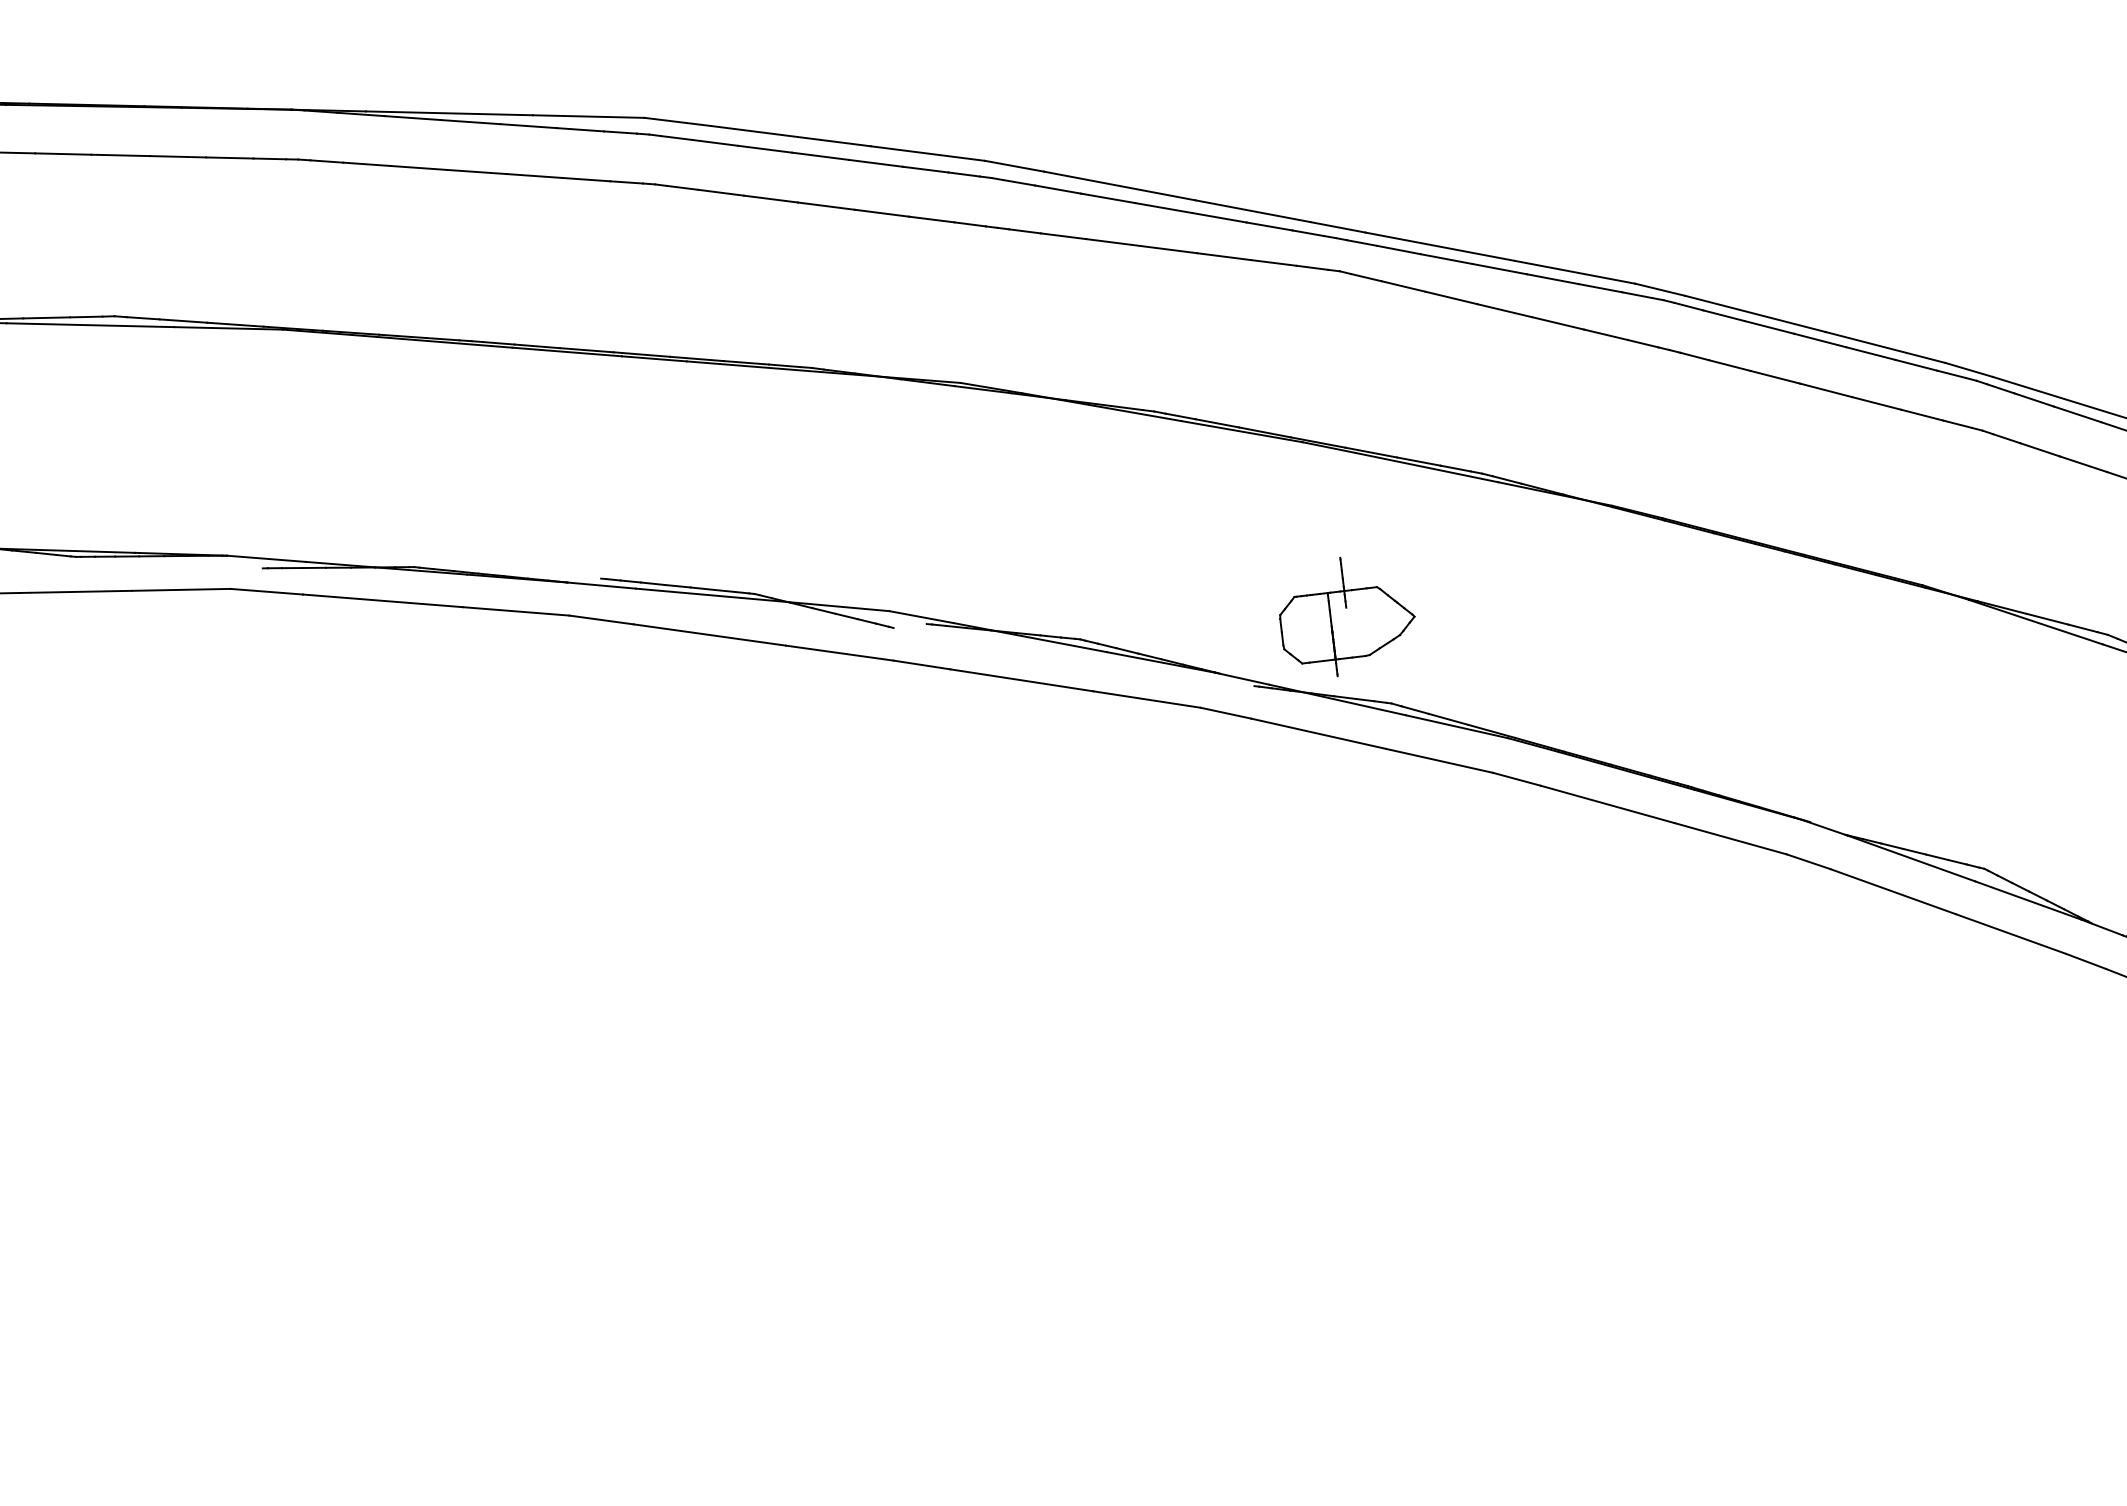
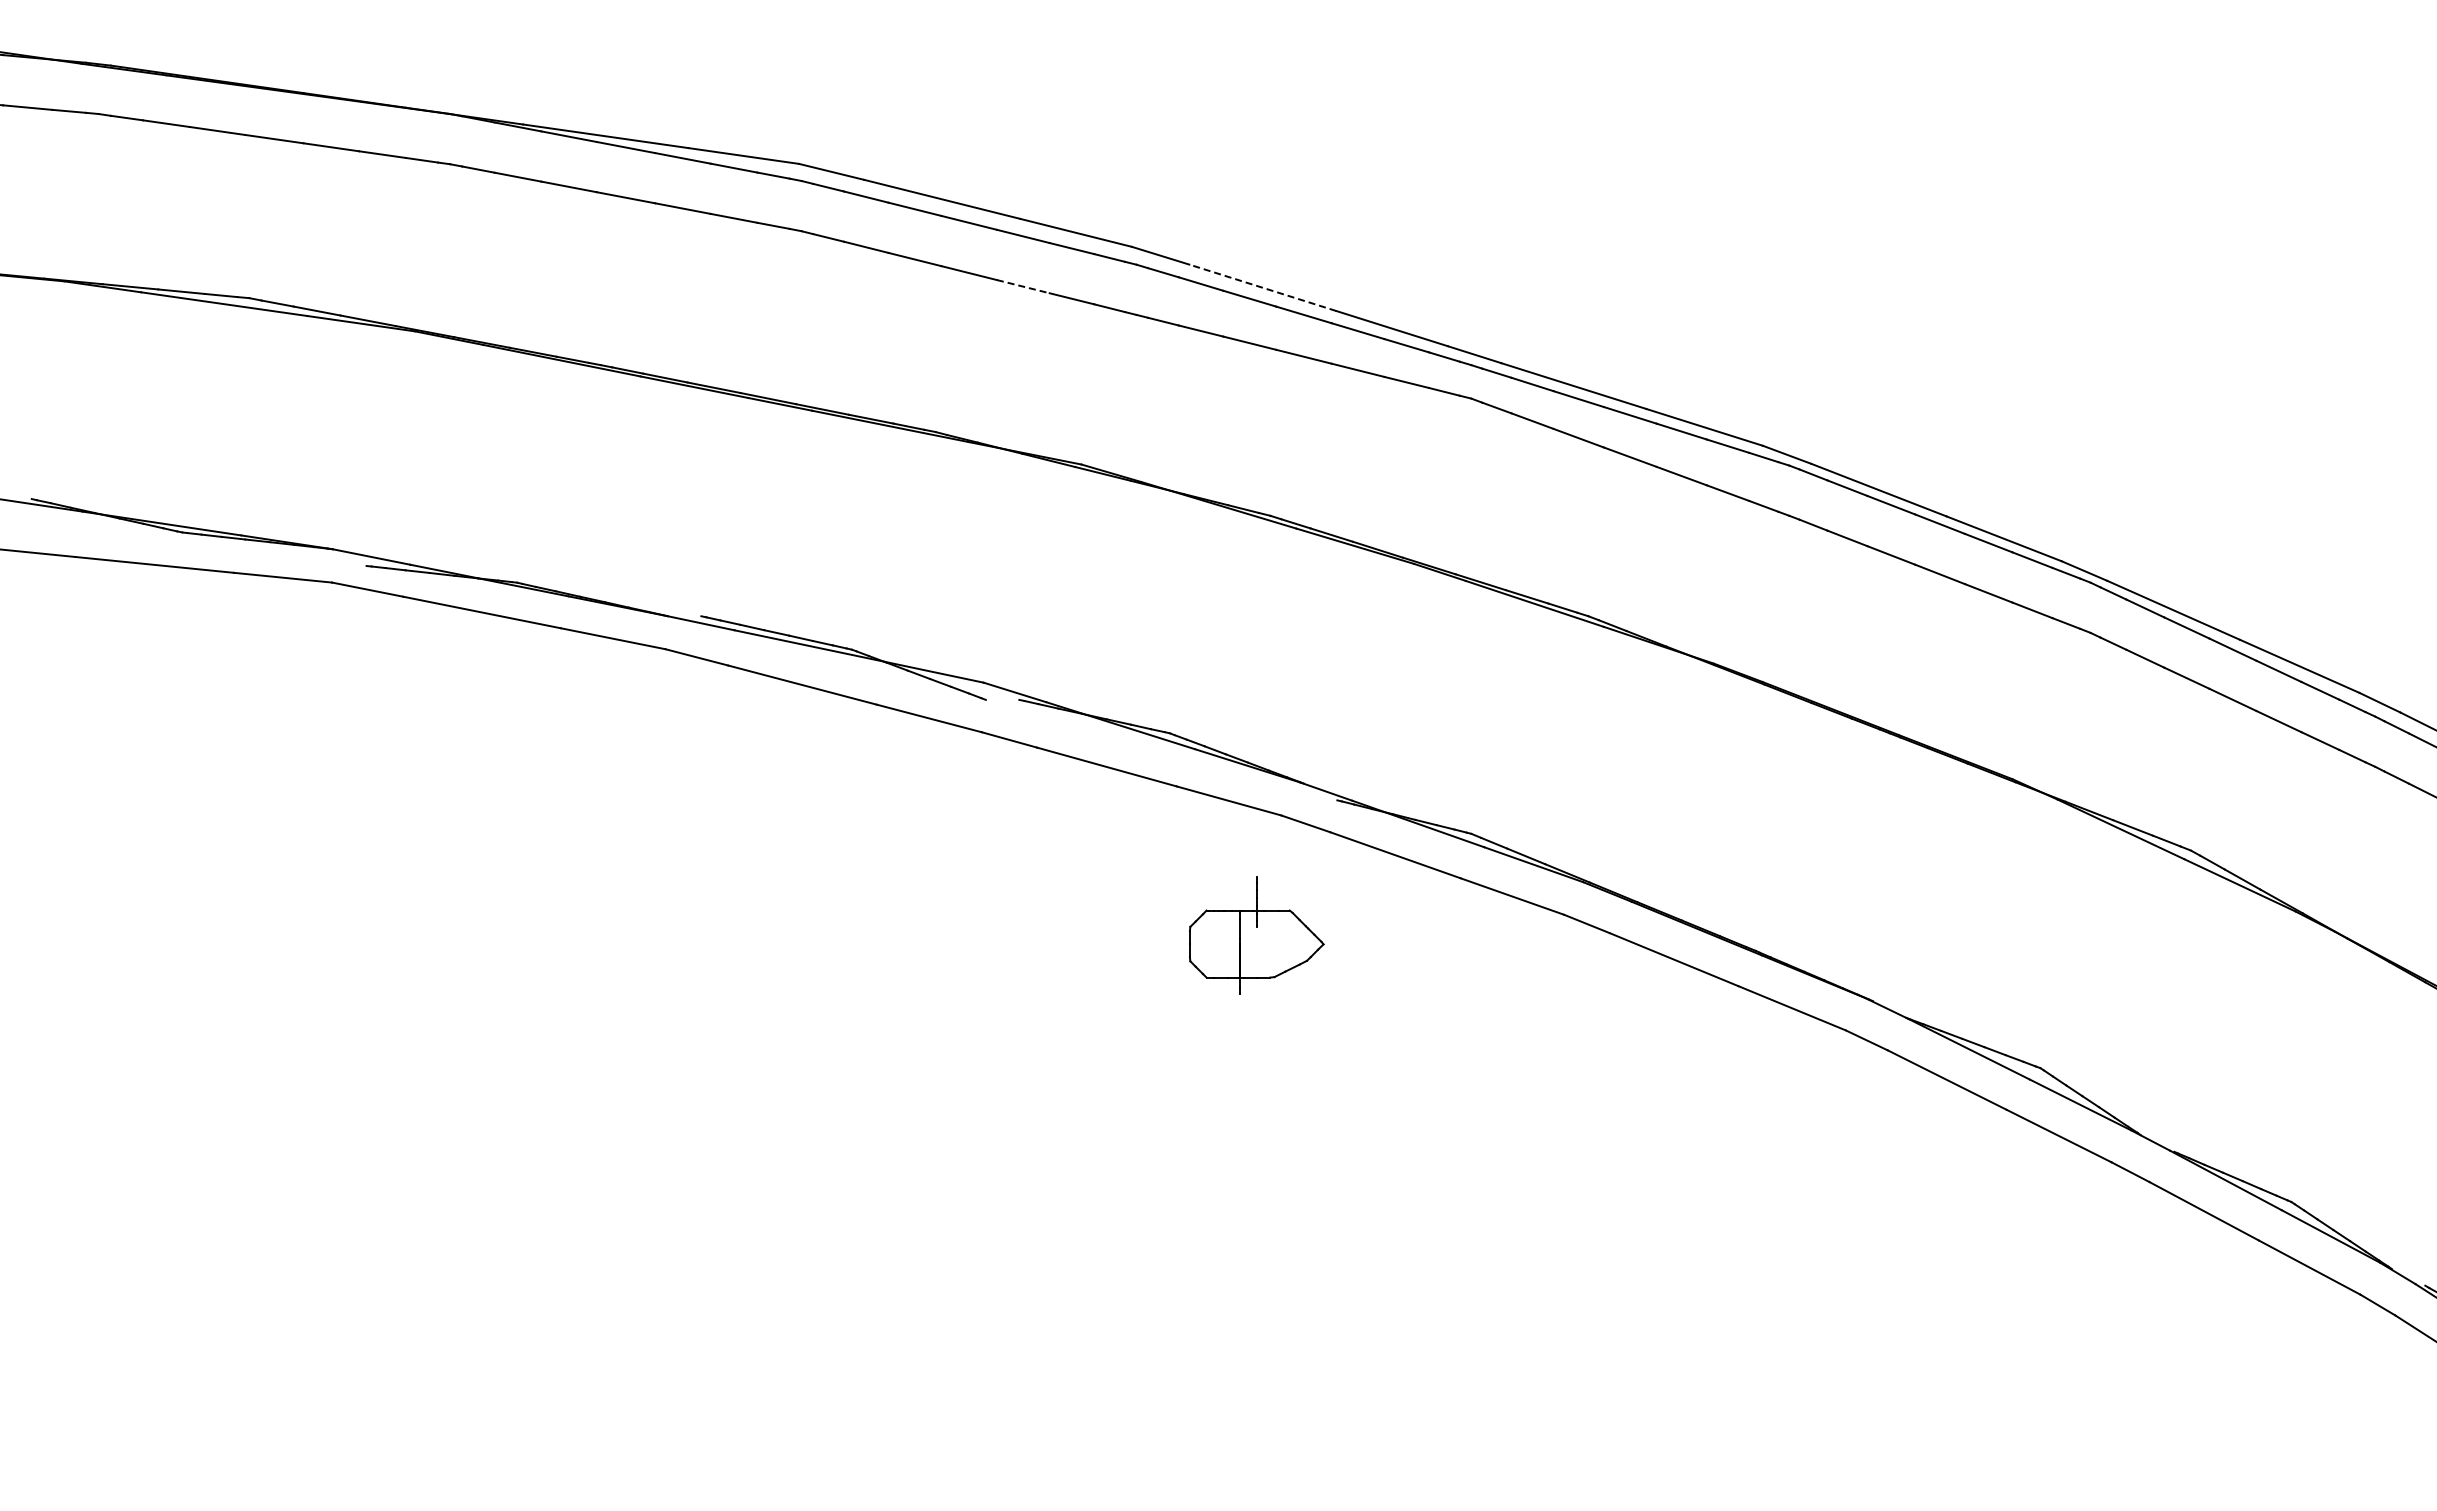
line: (1119, 185) -> (1262, 287), solid -> dashed
line: (881, 213) -> (1023, 286), solid -> dashed
part: (1346, 615) -> (1256, 935), moved

